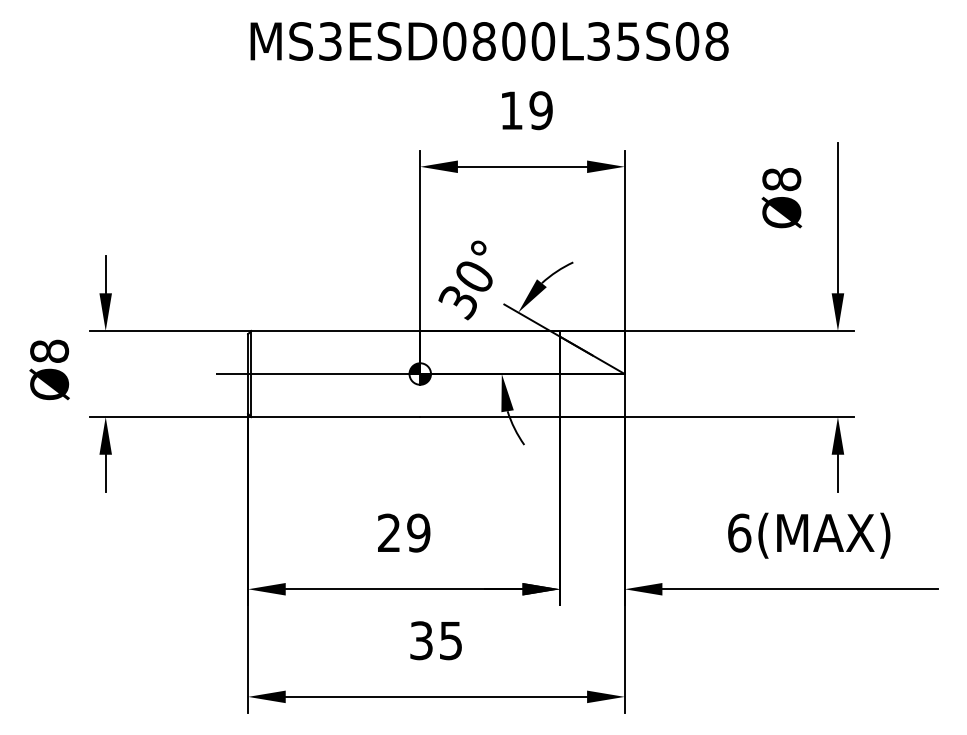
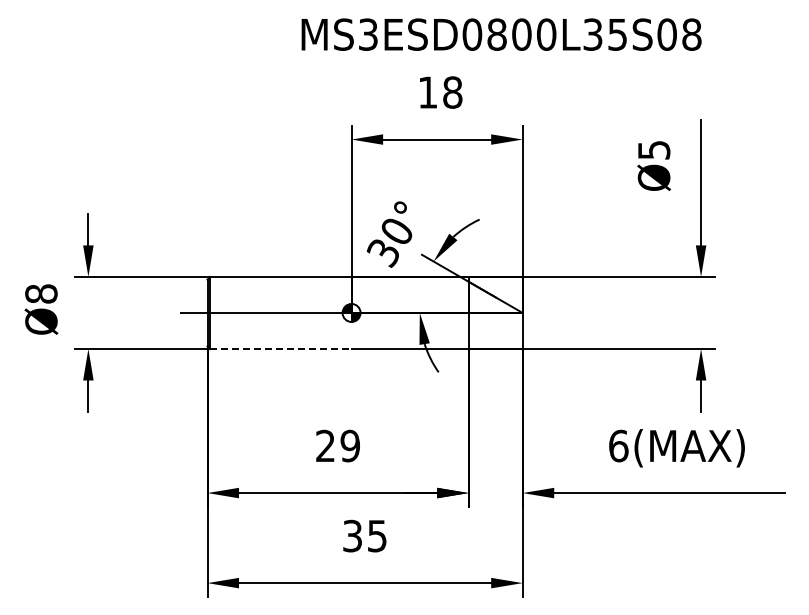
text: (489, 41) -> (501, 34), moved
text: (540, 110) -> (452, 92), 19 -> 18
text: (781, 178) -> (653, 149), Ø8 -> Ø5
line: (335, 416) -> (280, 348), solid -> dashed

